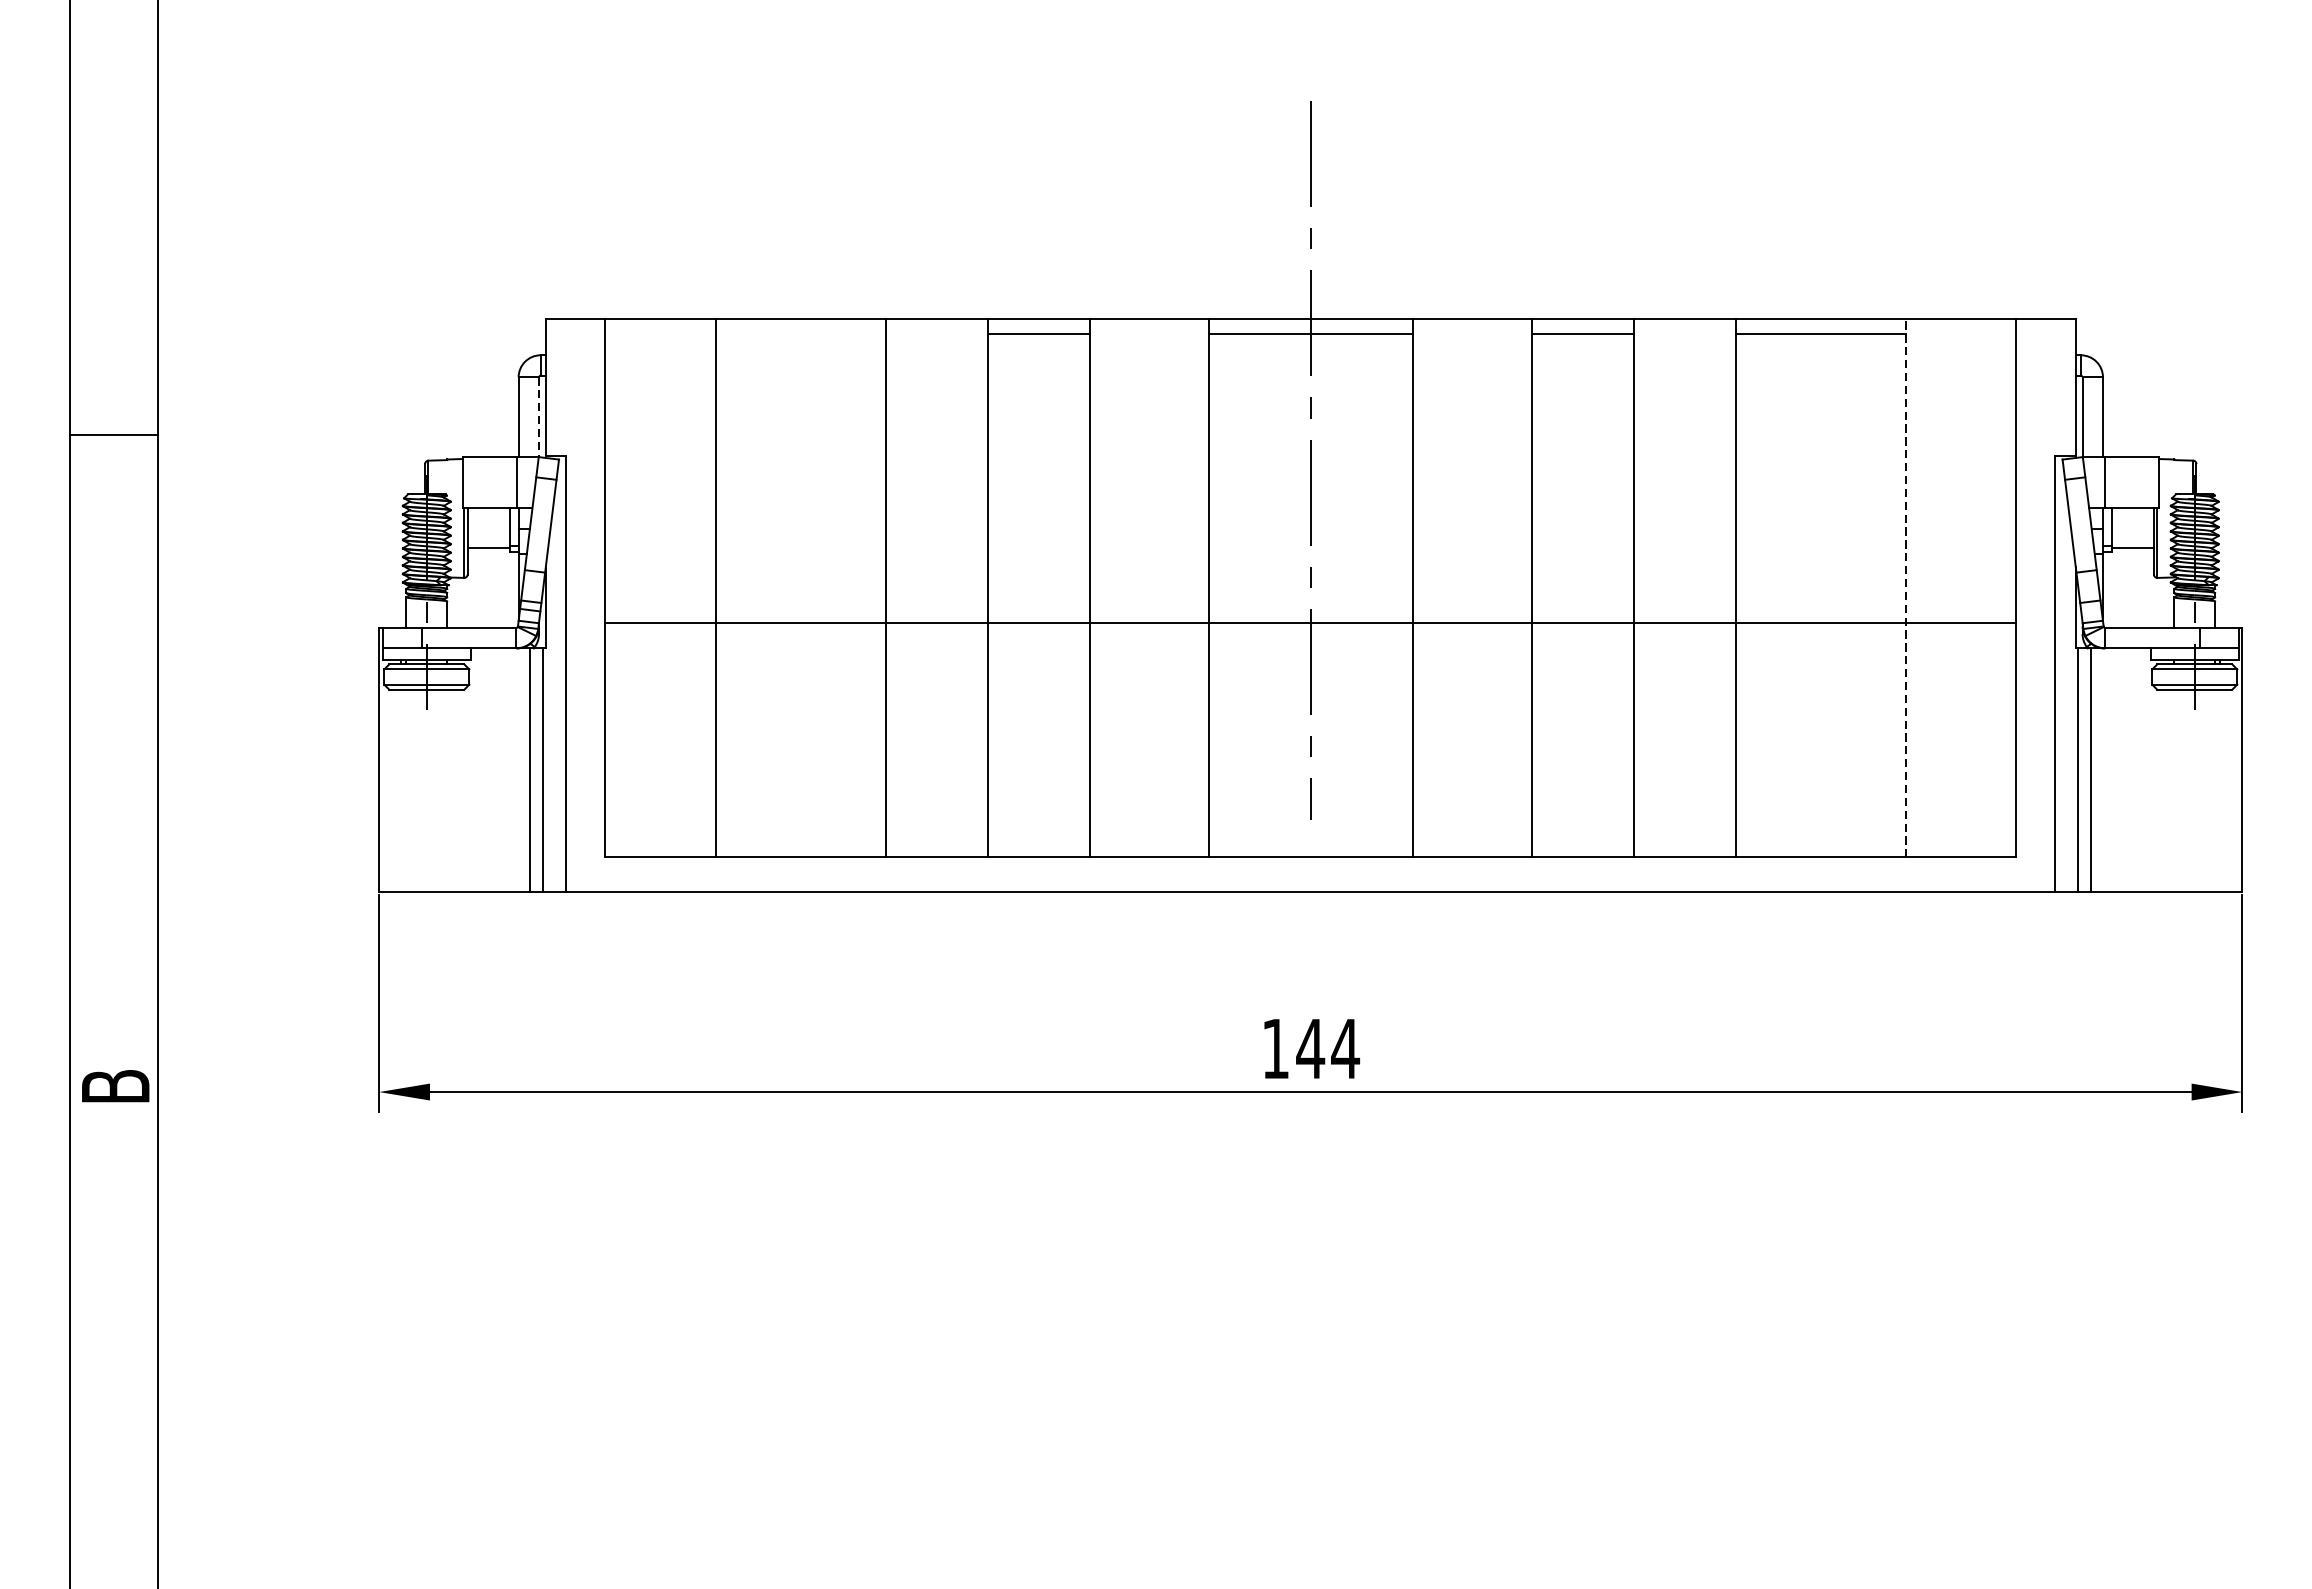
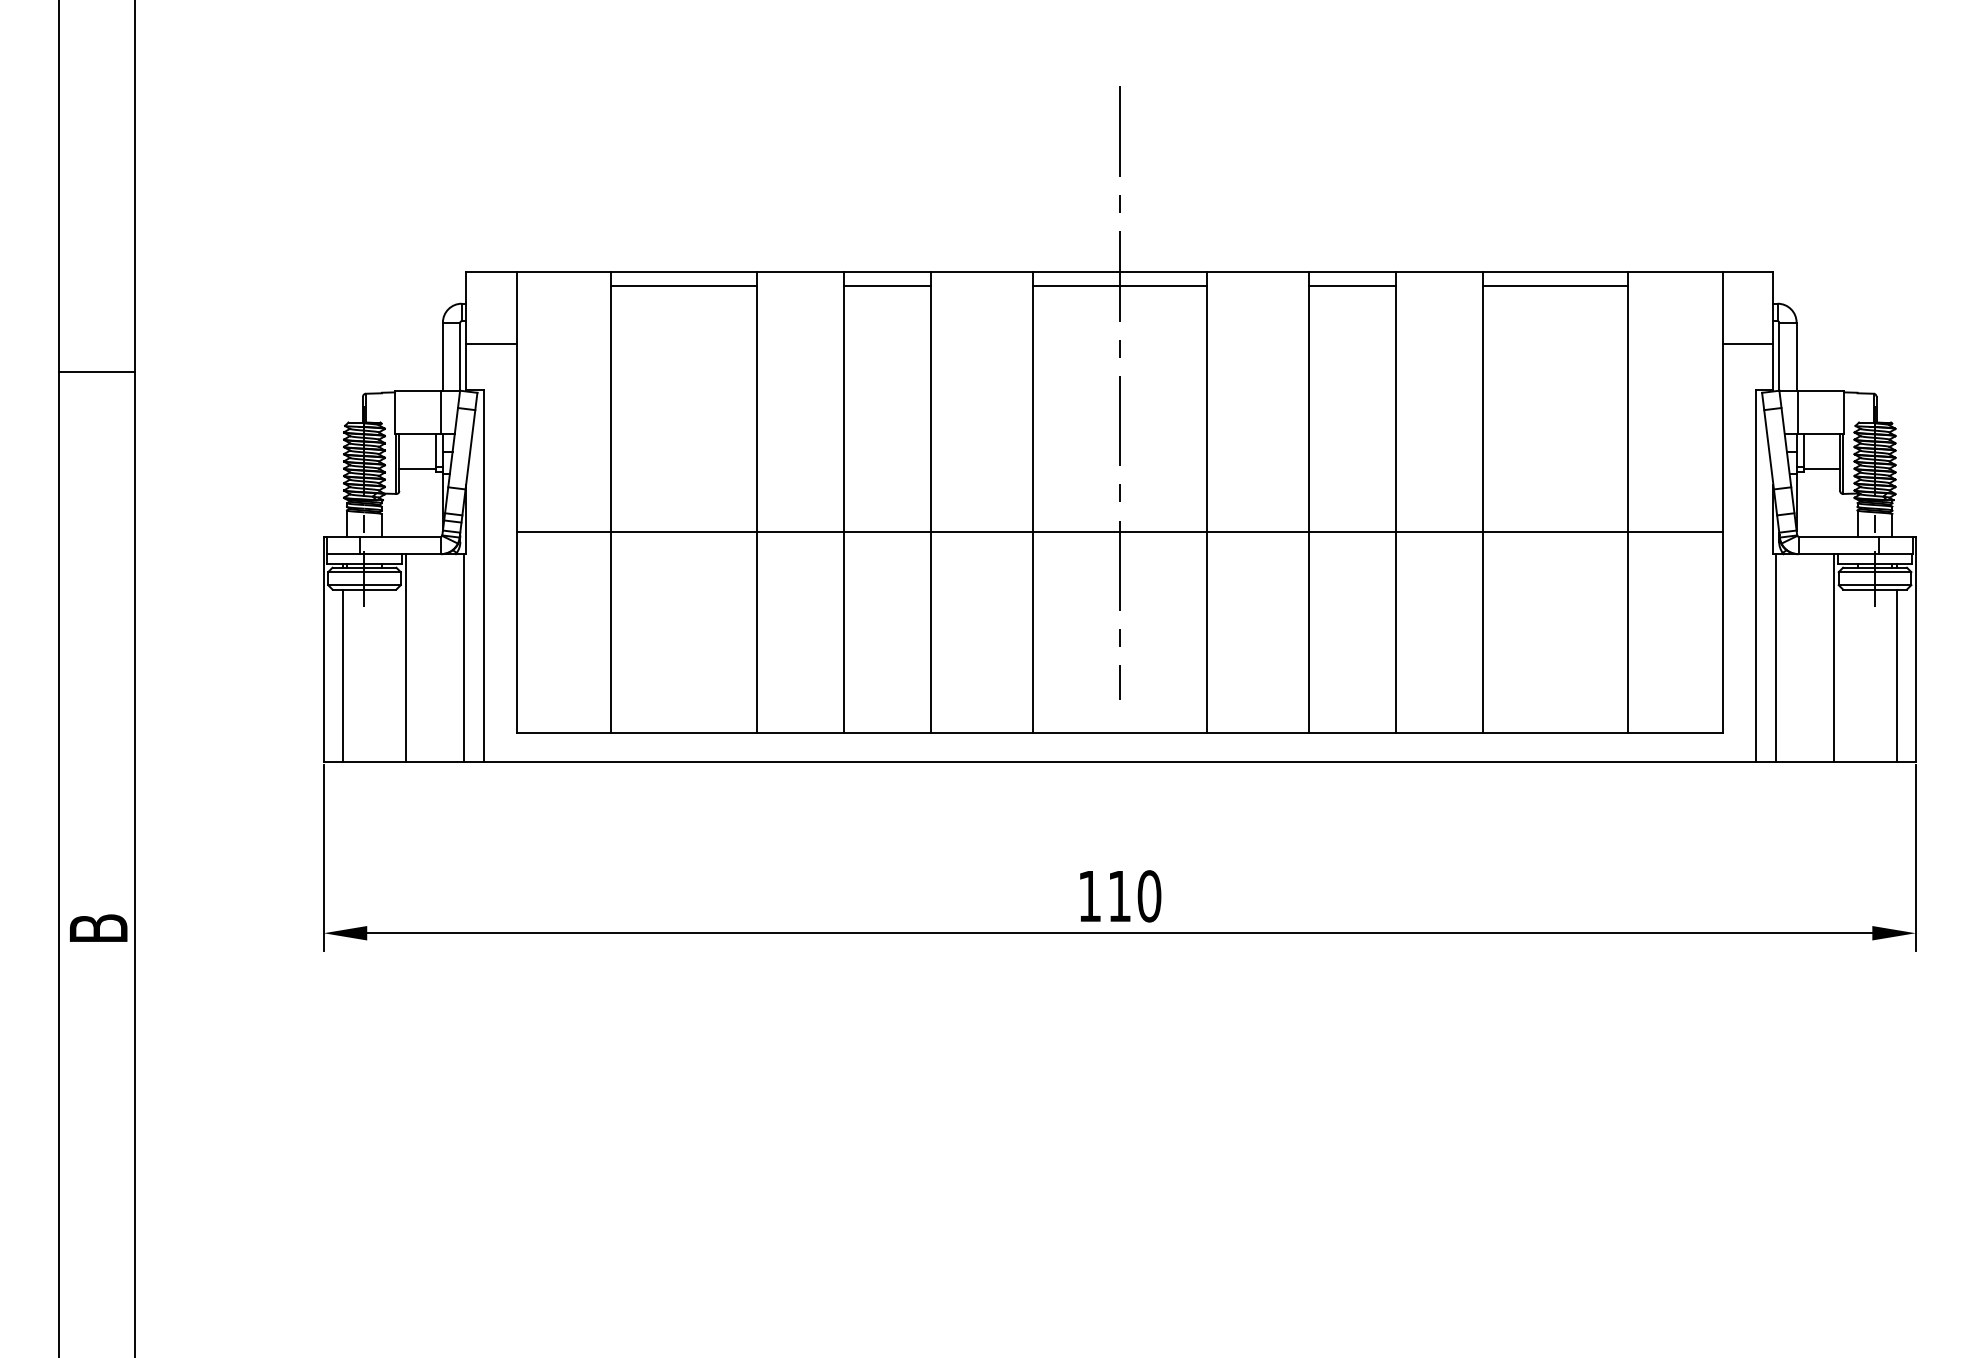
line: (800, 333) -> (683, 285), added
line: (575, 401) -> (491, 343), added
line: (2045, 401) -> (1747, 343), added
line: (539, 418) -> (460, 357), dashed -> solid
line: (1906, 587) -> (1628, 502), dashed -> solid
line: (529, 769) -> (405, 657), moved
line: (2091, 769) -> (1833, 657), moved
line: (401, 790) -> (342, 675), added
line: (2219, 790) -> (1896, 675), added
text: (1328, 1049) -> (1134, 896), 144 -> 110

